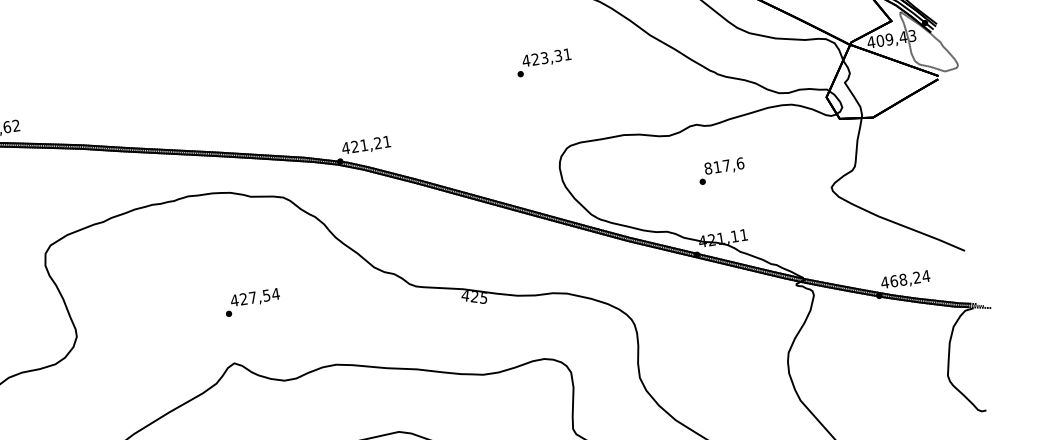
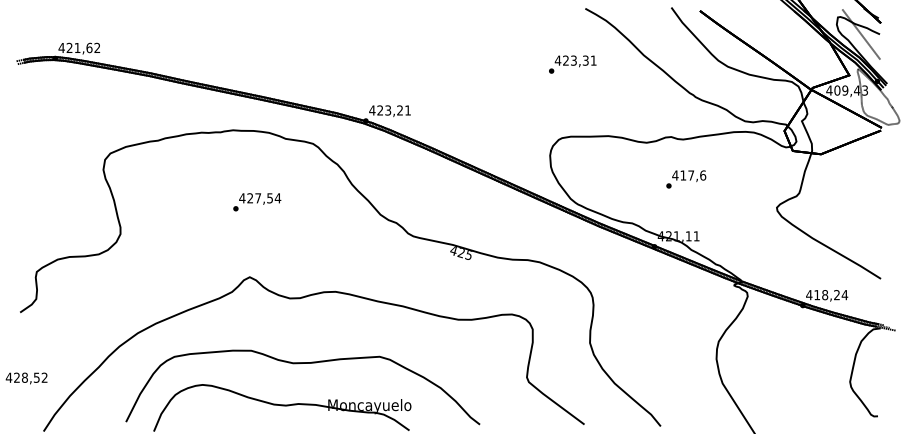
text: (543, 62) -> (572, 64), moved
text: (364, 145) -> (388, 110), 421,21 -> 423,21
text: (708, 168) -> (675, 175), 817,6 -> 417,6
text: (894, 281) -> (817, 295), 468,24 -> 418,24
text: (252, 302) -> (257, 202), moved

